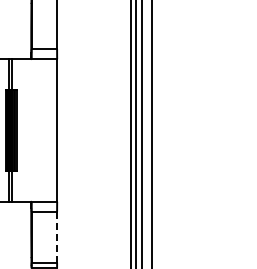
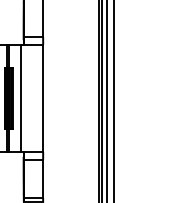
line: (27, 130) -> (20, 98), added
line: (57, 236) -> (43, 178), dashed -> solid

